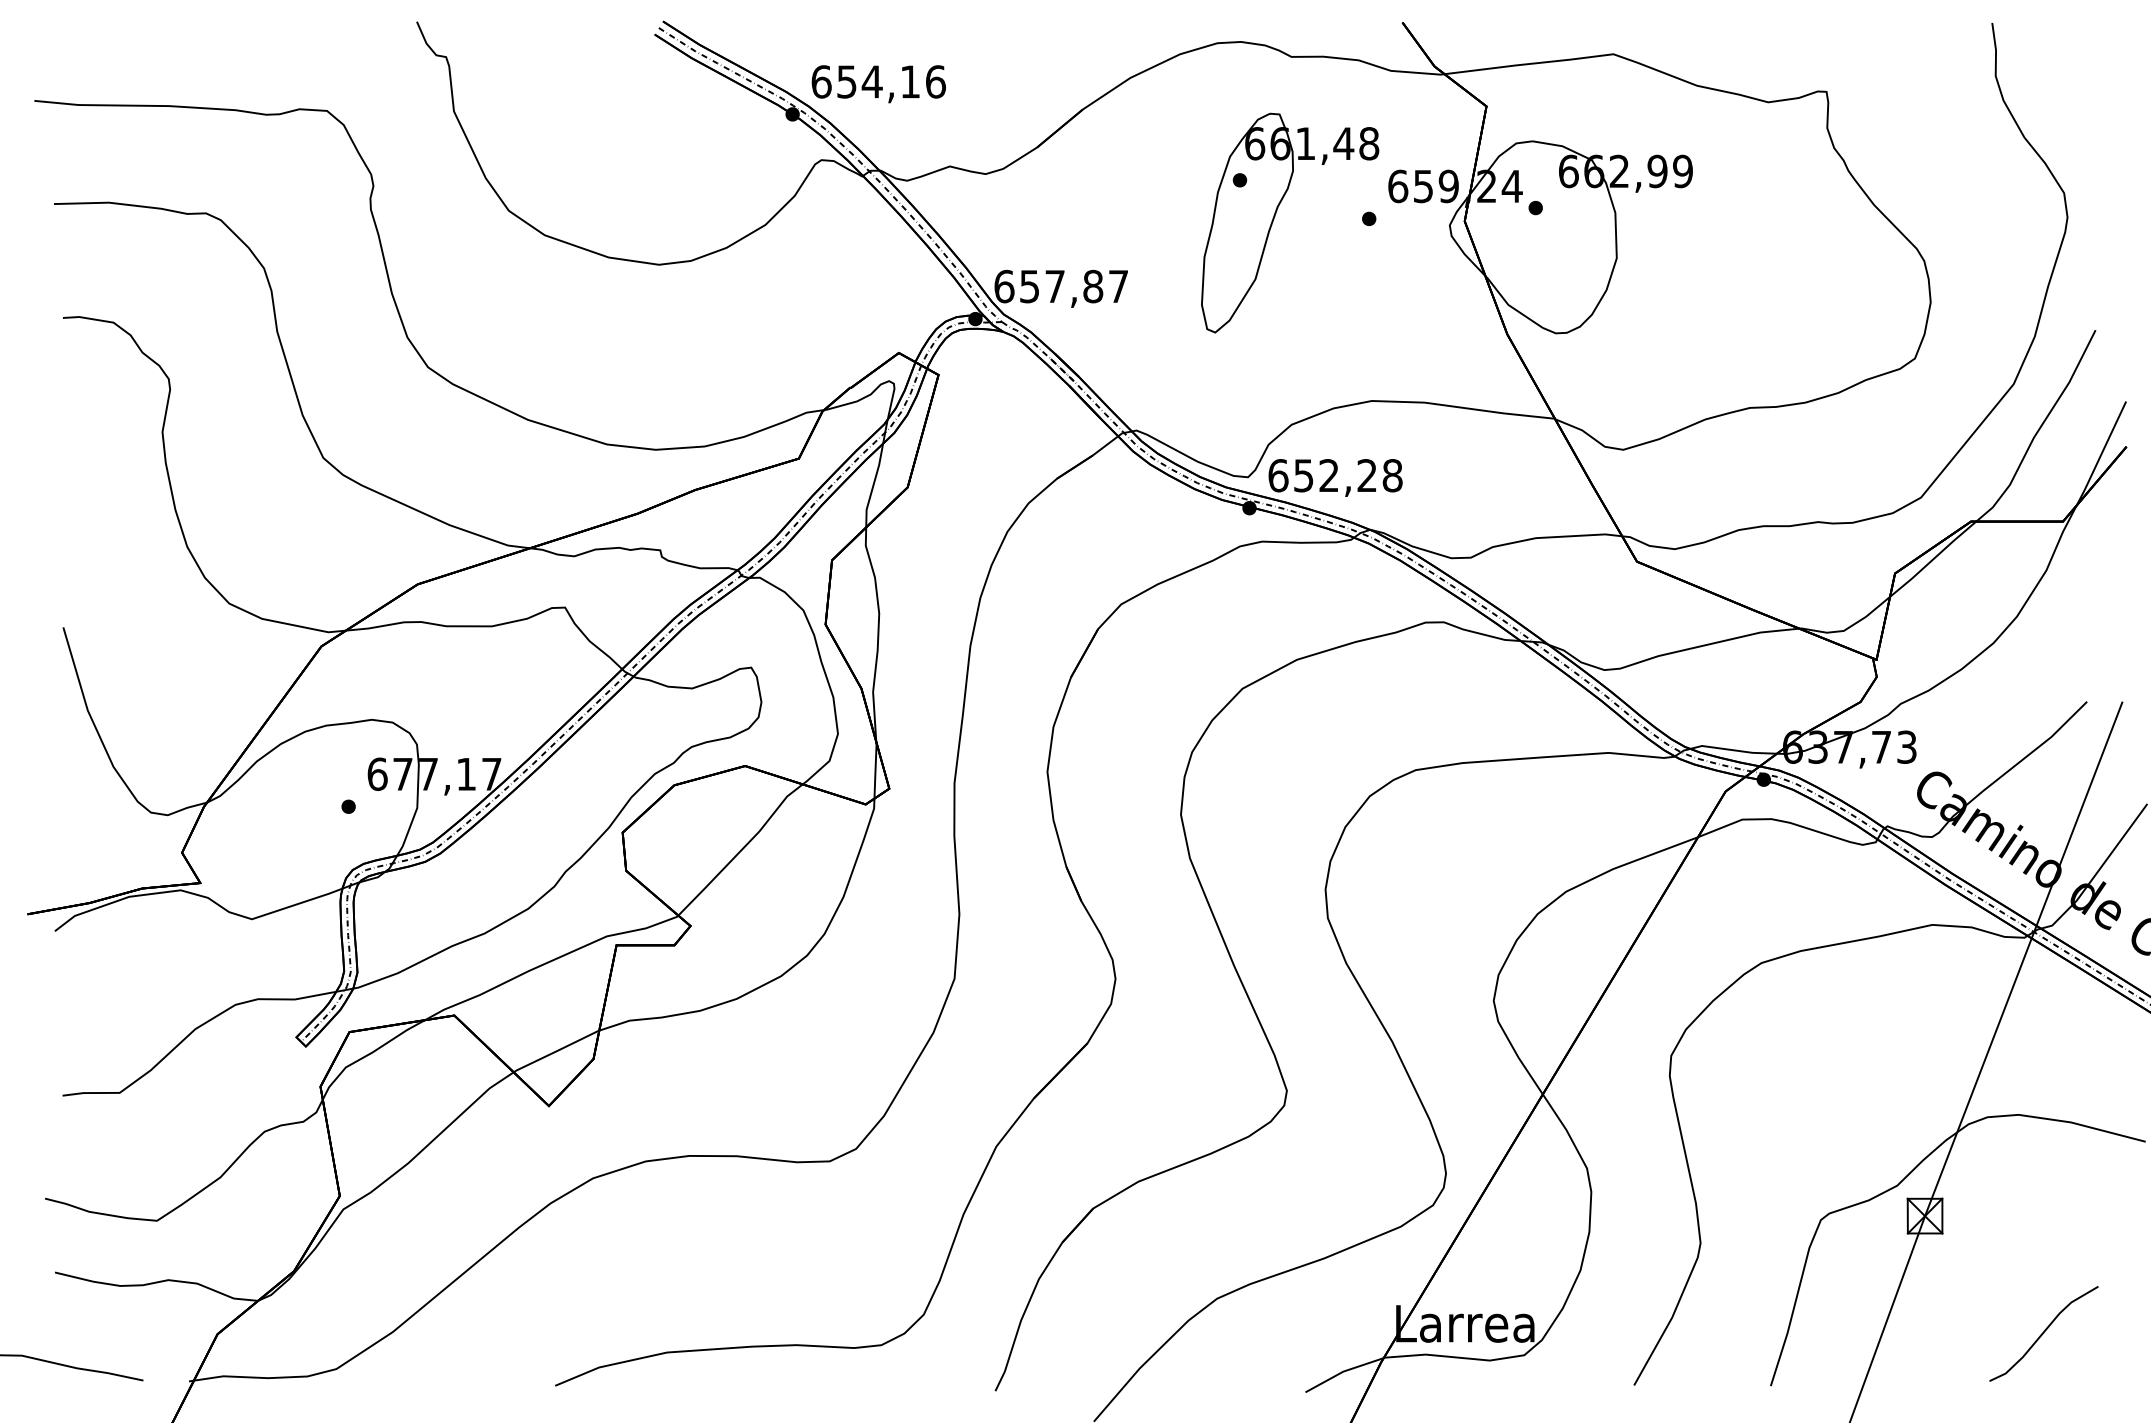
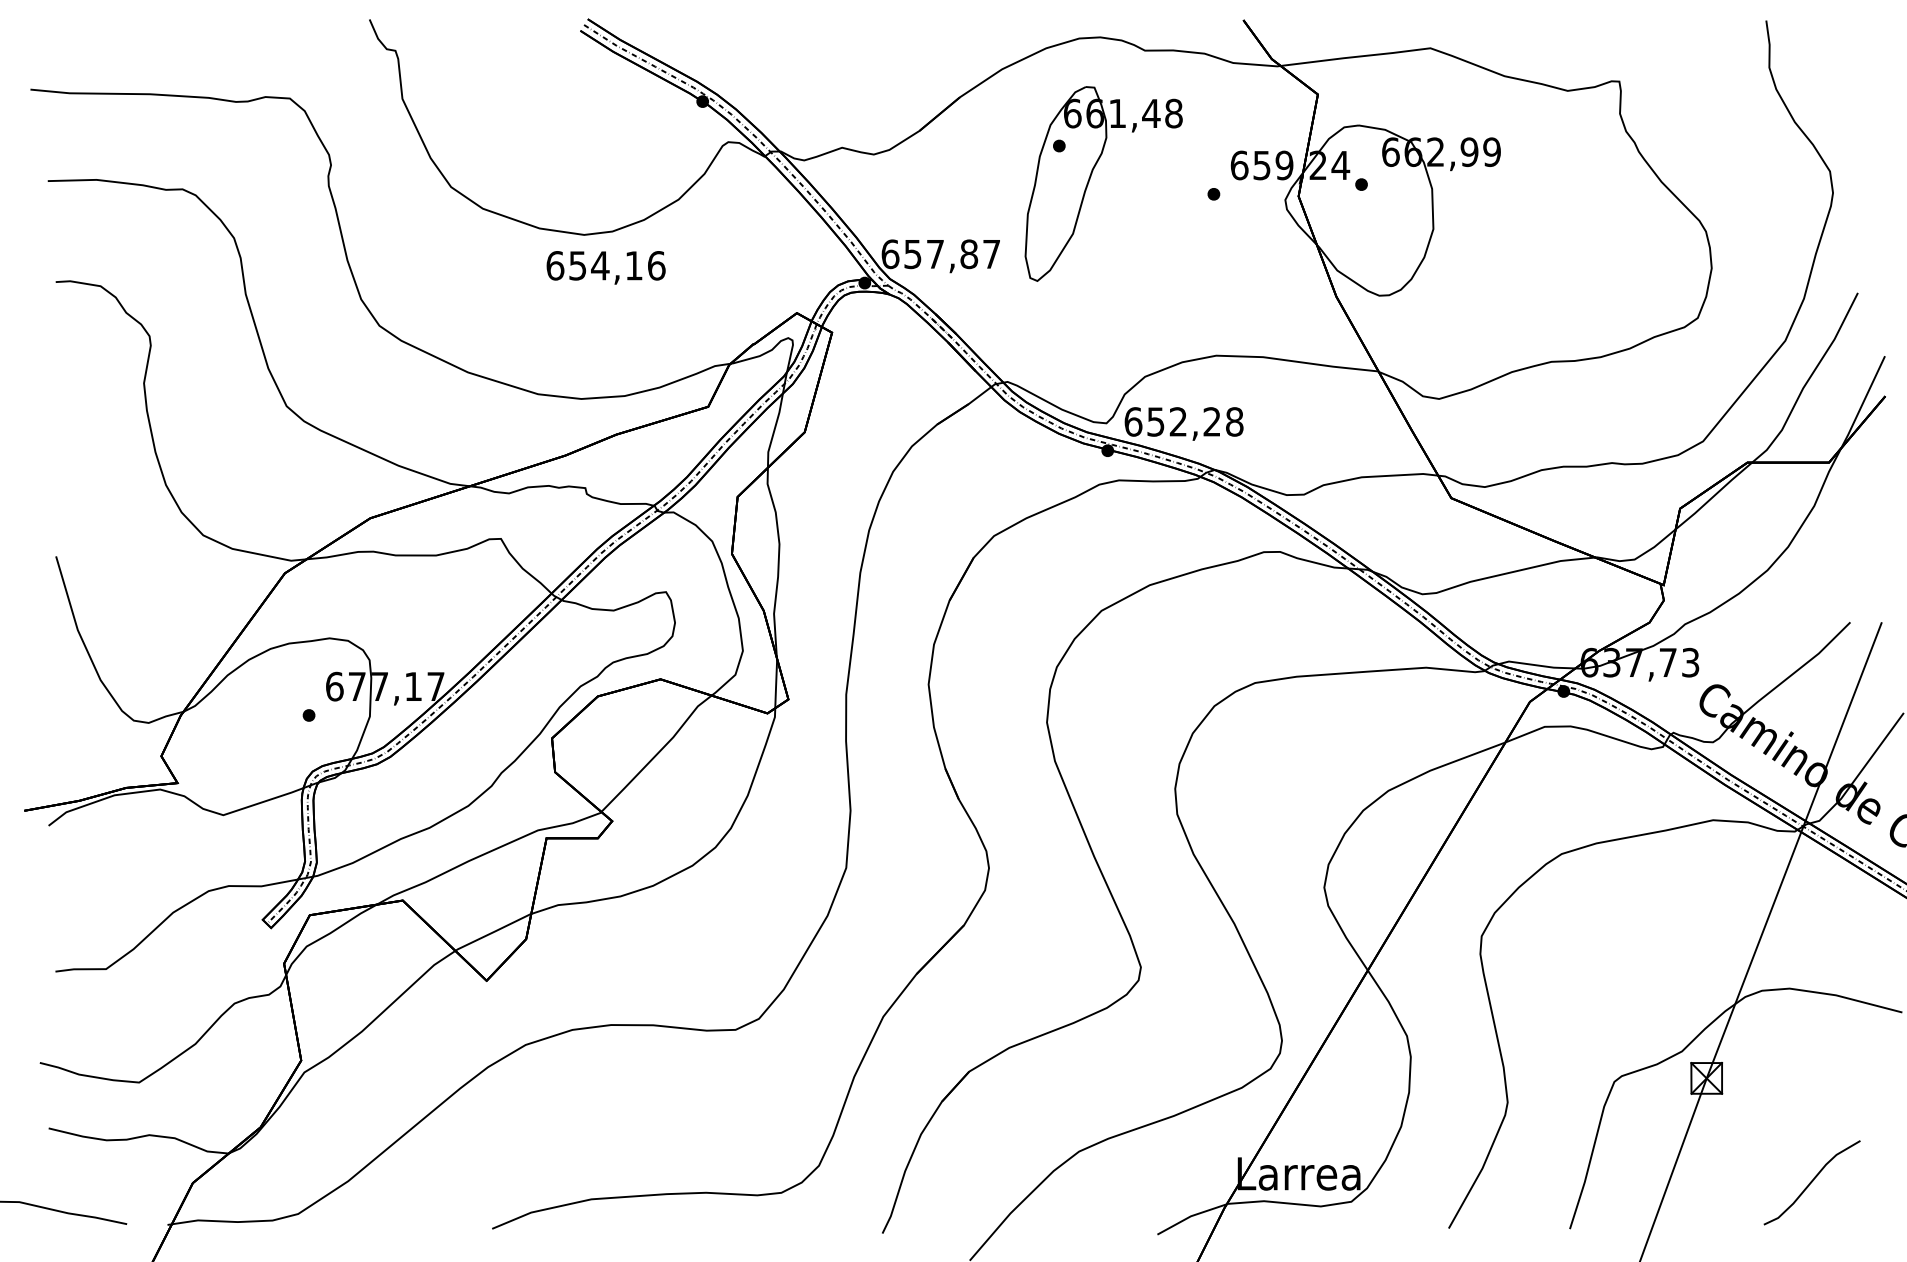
text: (878, 83) -> (605, 267), moved
part: (1275, 218) -> (1090, 179), moved

